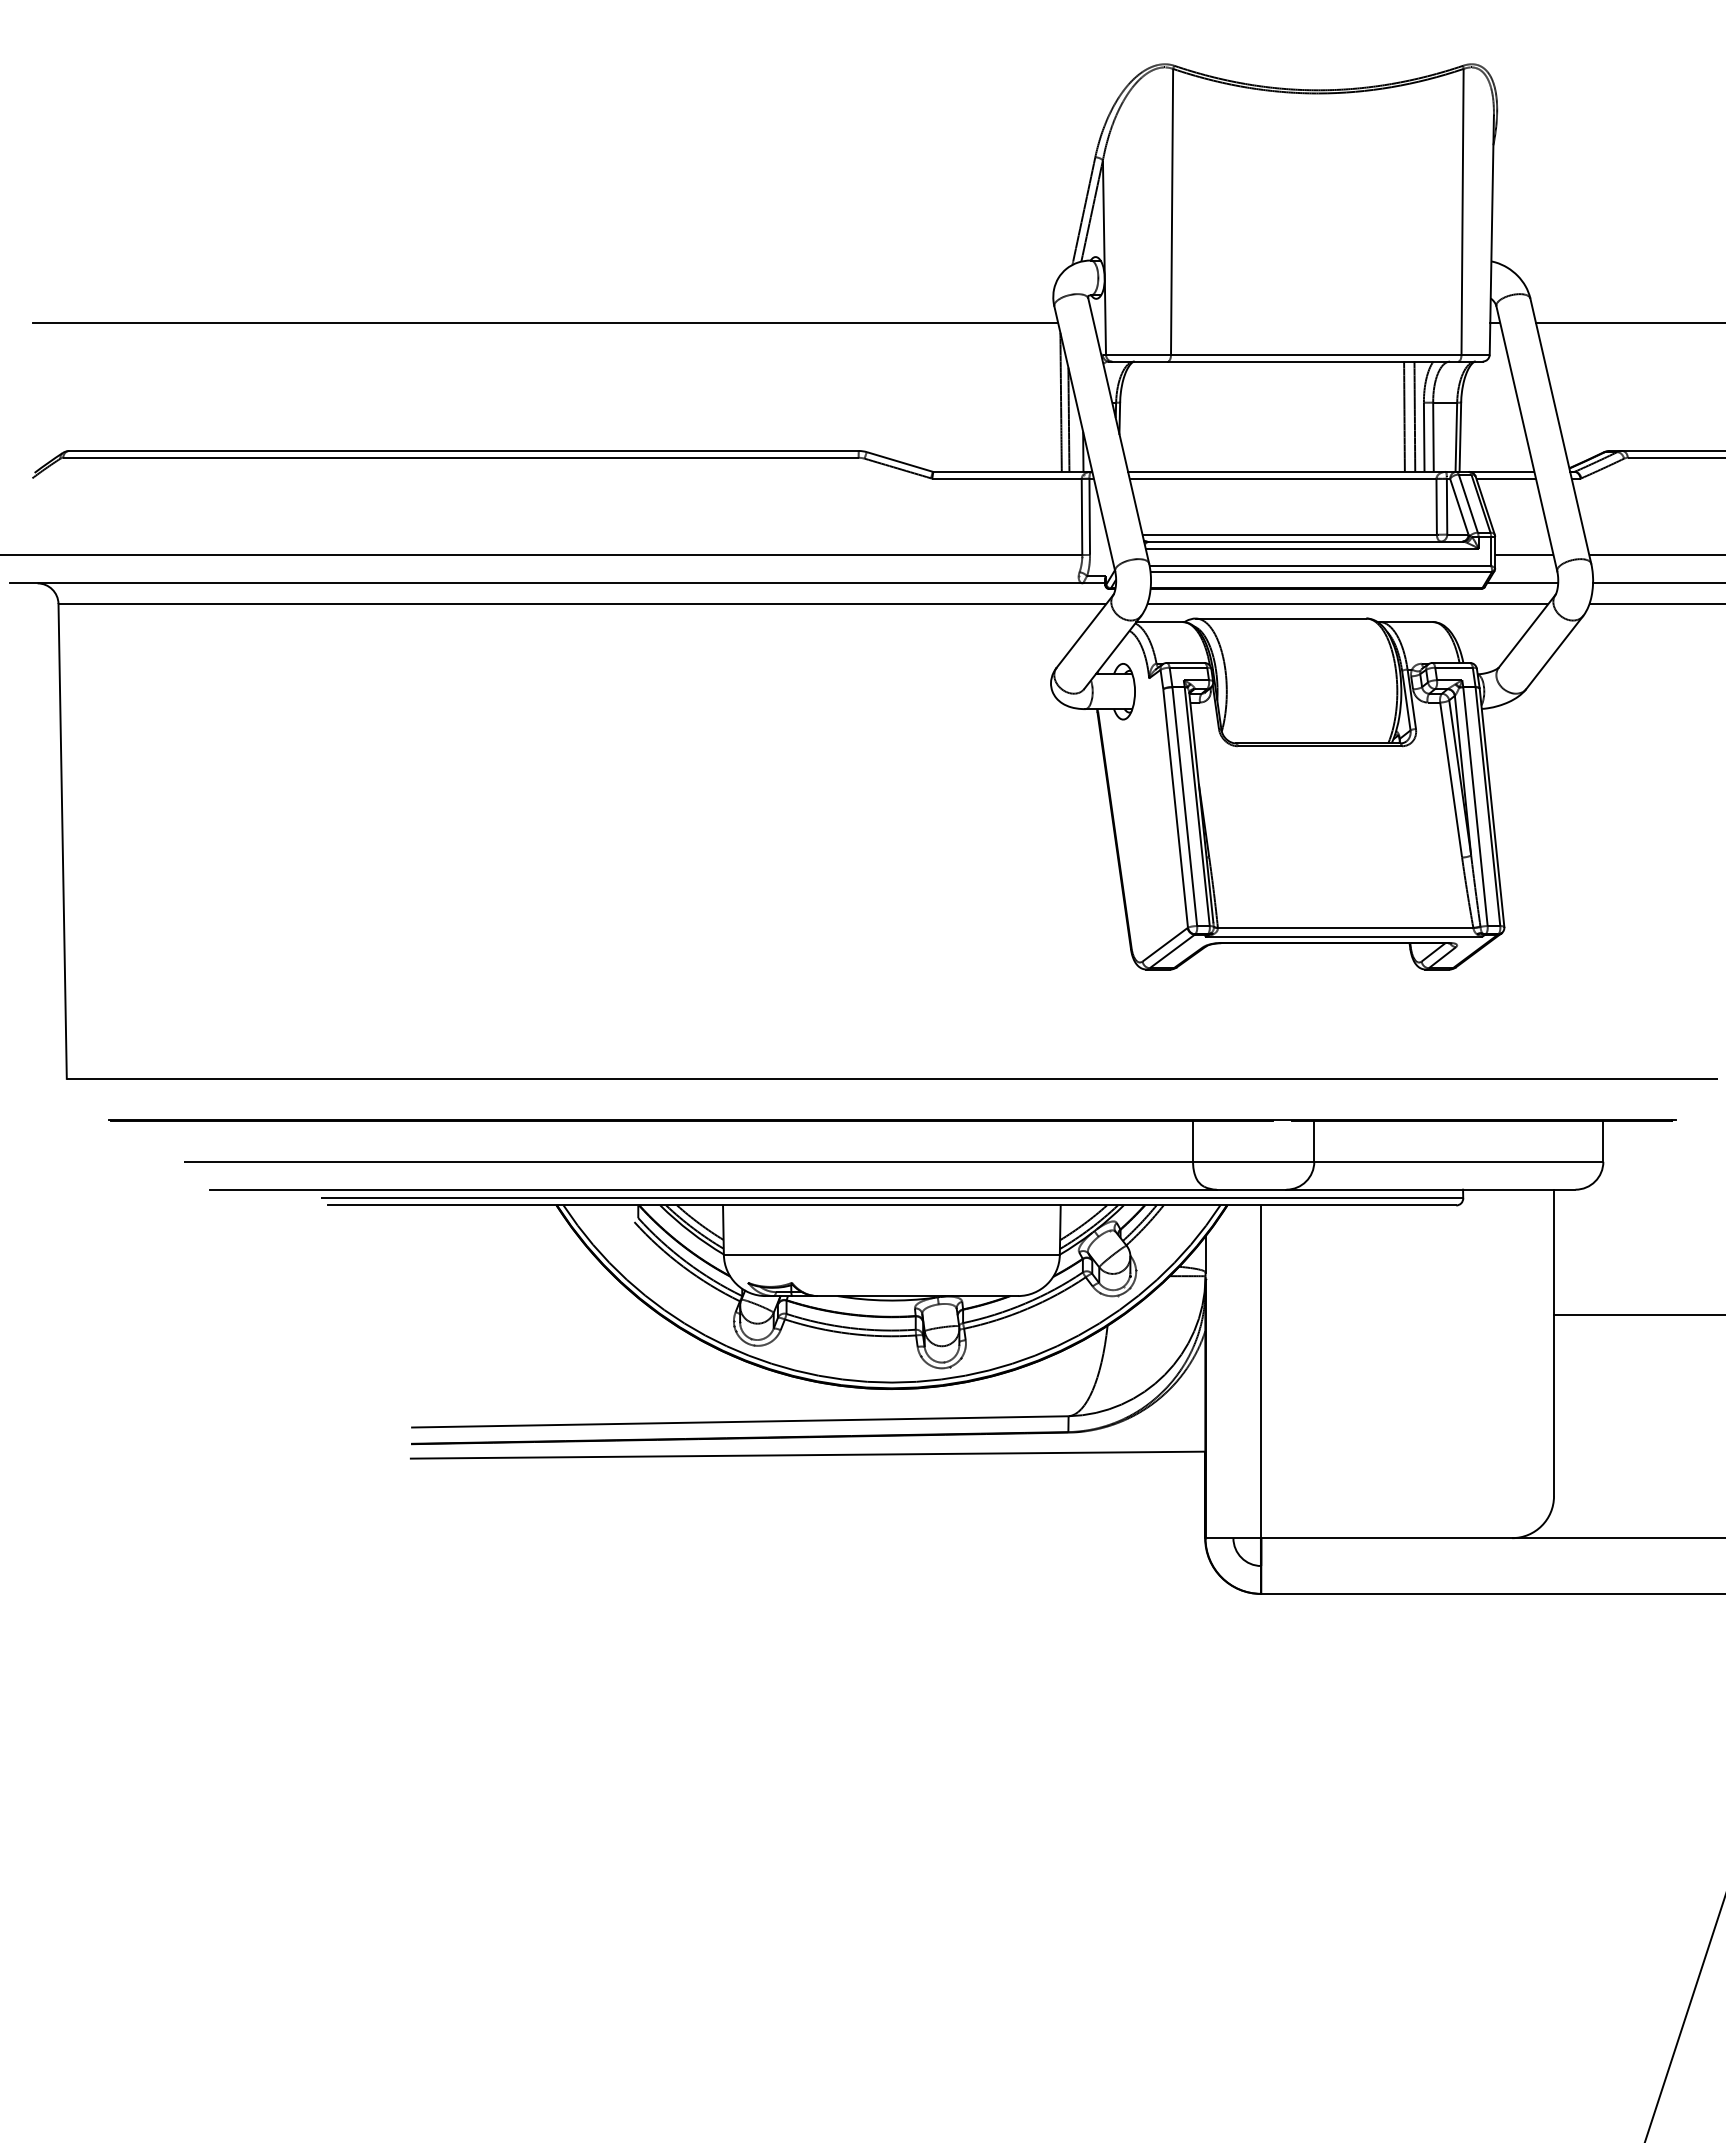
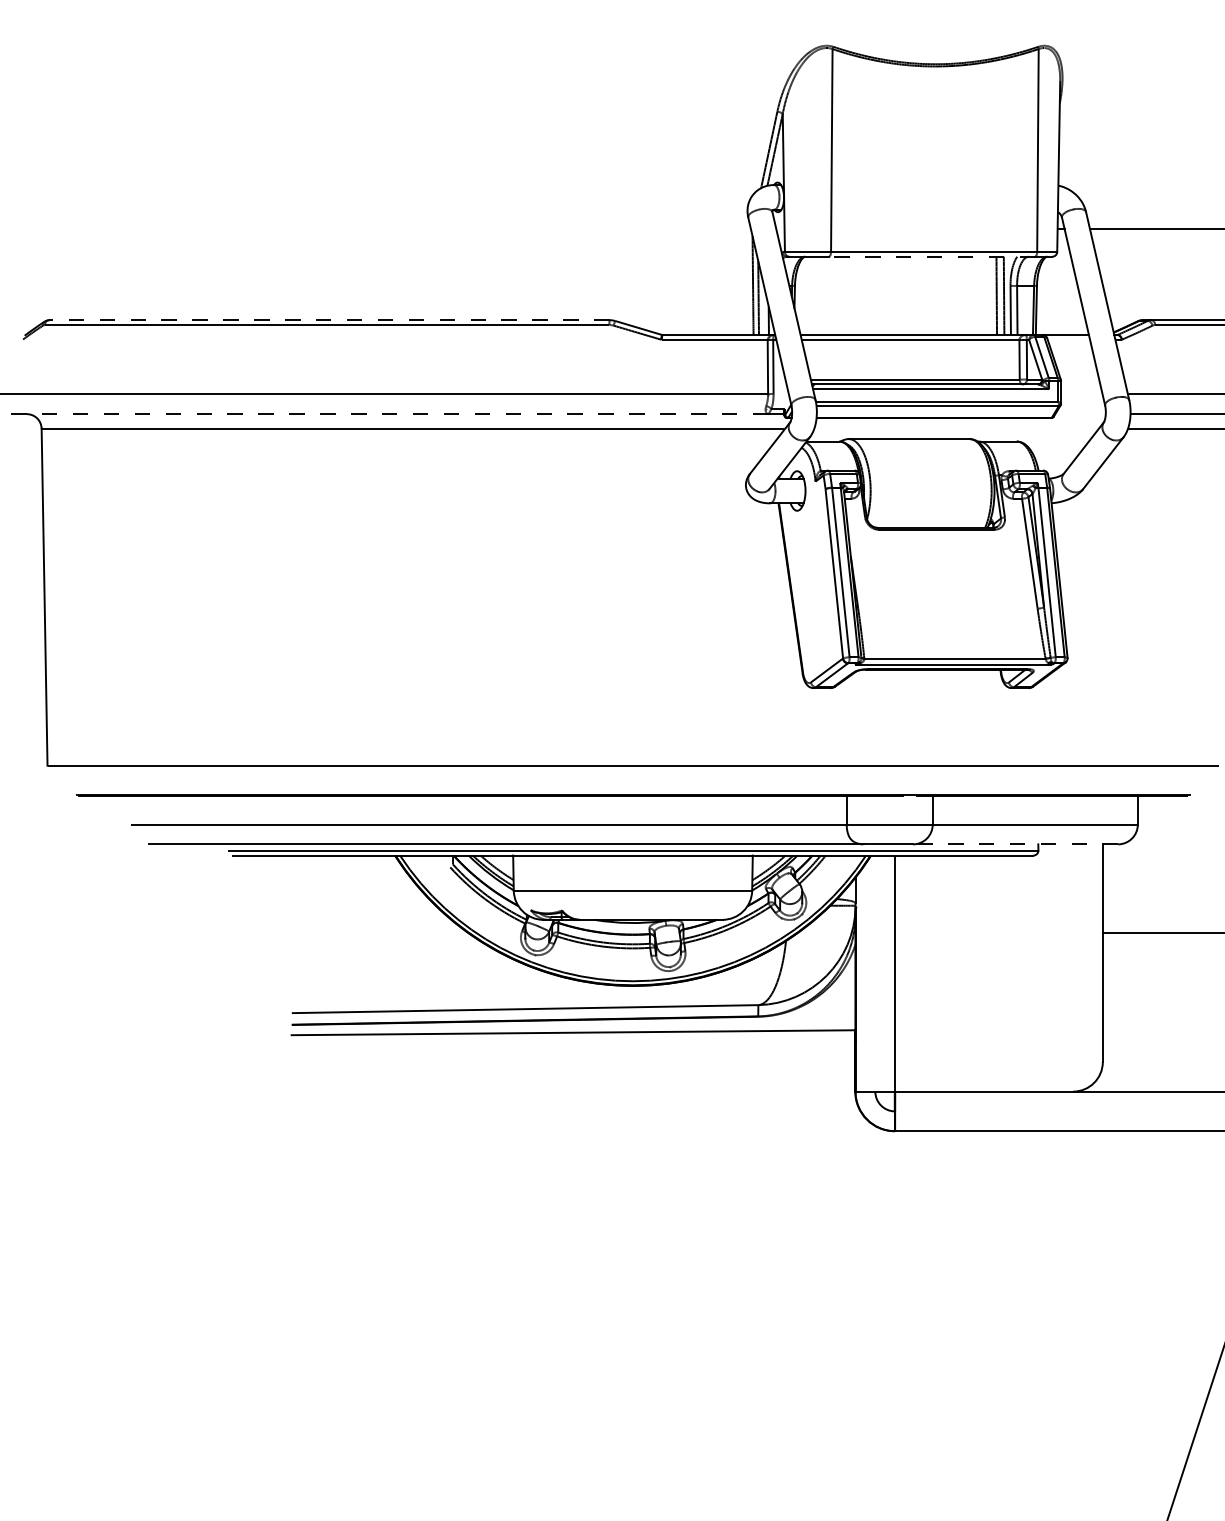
line: (545, 322) -> (387, 229), removed
line: (1312, 361) -> (931, 256), solid -> dashed
line: (464, 450) -> (329, 319), solid -> dashed
line: (1505, 478) -> (1068, 339), removed
line: (1524, 555) -> (1081, 394), removed
line: (545, 583) -> (387, 414), solid -> dashed
line: (1522, 583) -> (1080, 414), removed
line: (1347, 603) -> (956, 428), removed
line: (1430, 1189) -> (1015, 844), solid -> dashed

